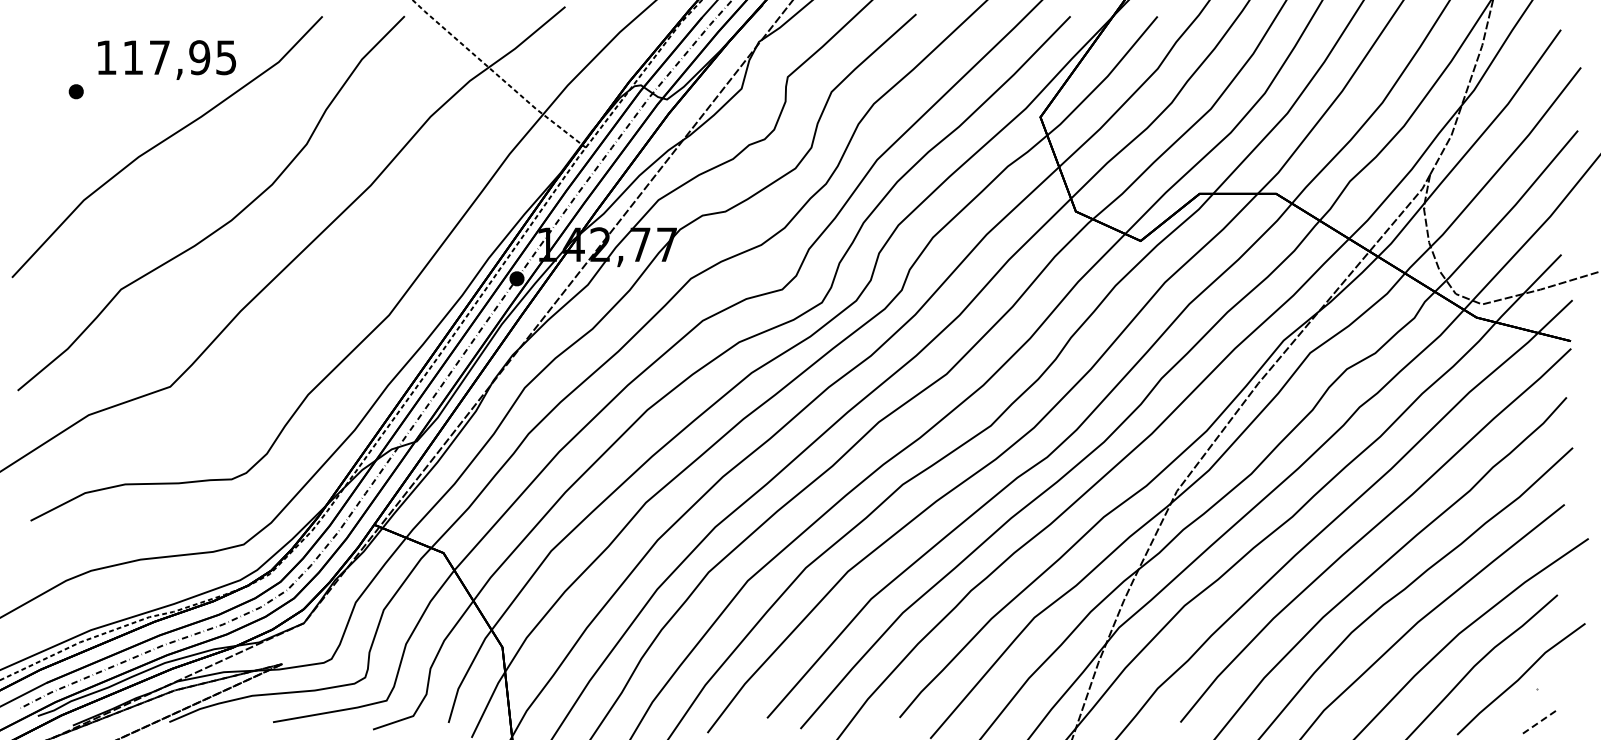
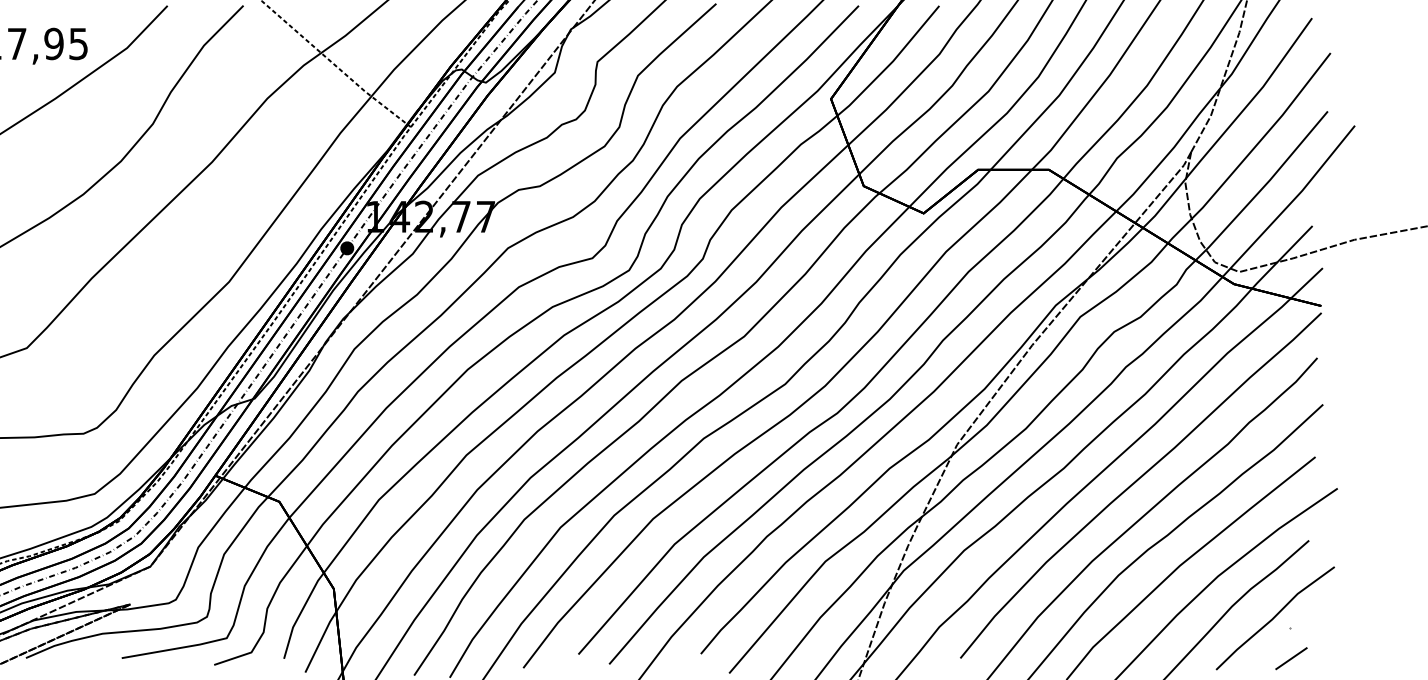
line: (1538, 722) -> (1291, 658), dashed -> solid

